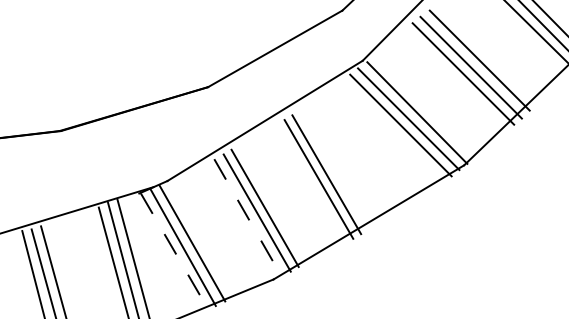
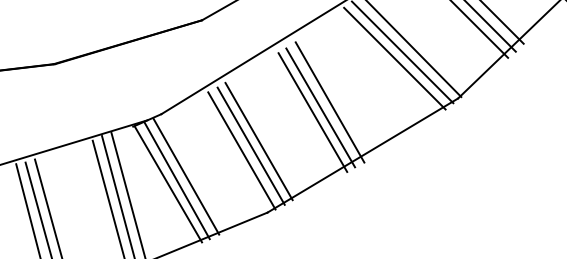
line: (335, 169) -> (329, 102), added
line: (247, 217) -> (241, 150), dashed -> solid
line: (174, 251) -> (168, 184), dashed -> solid

